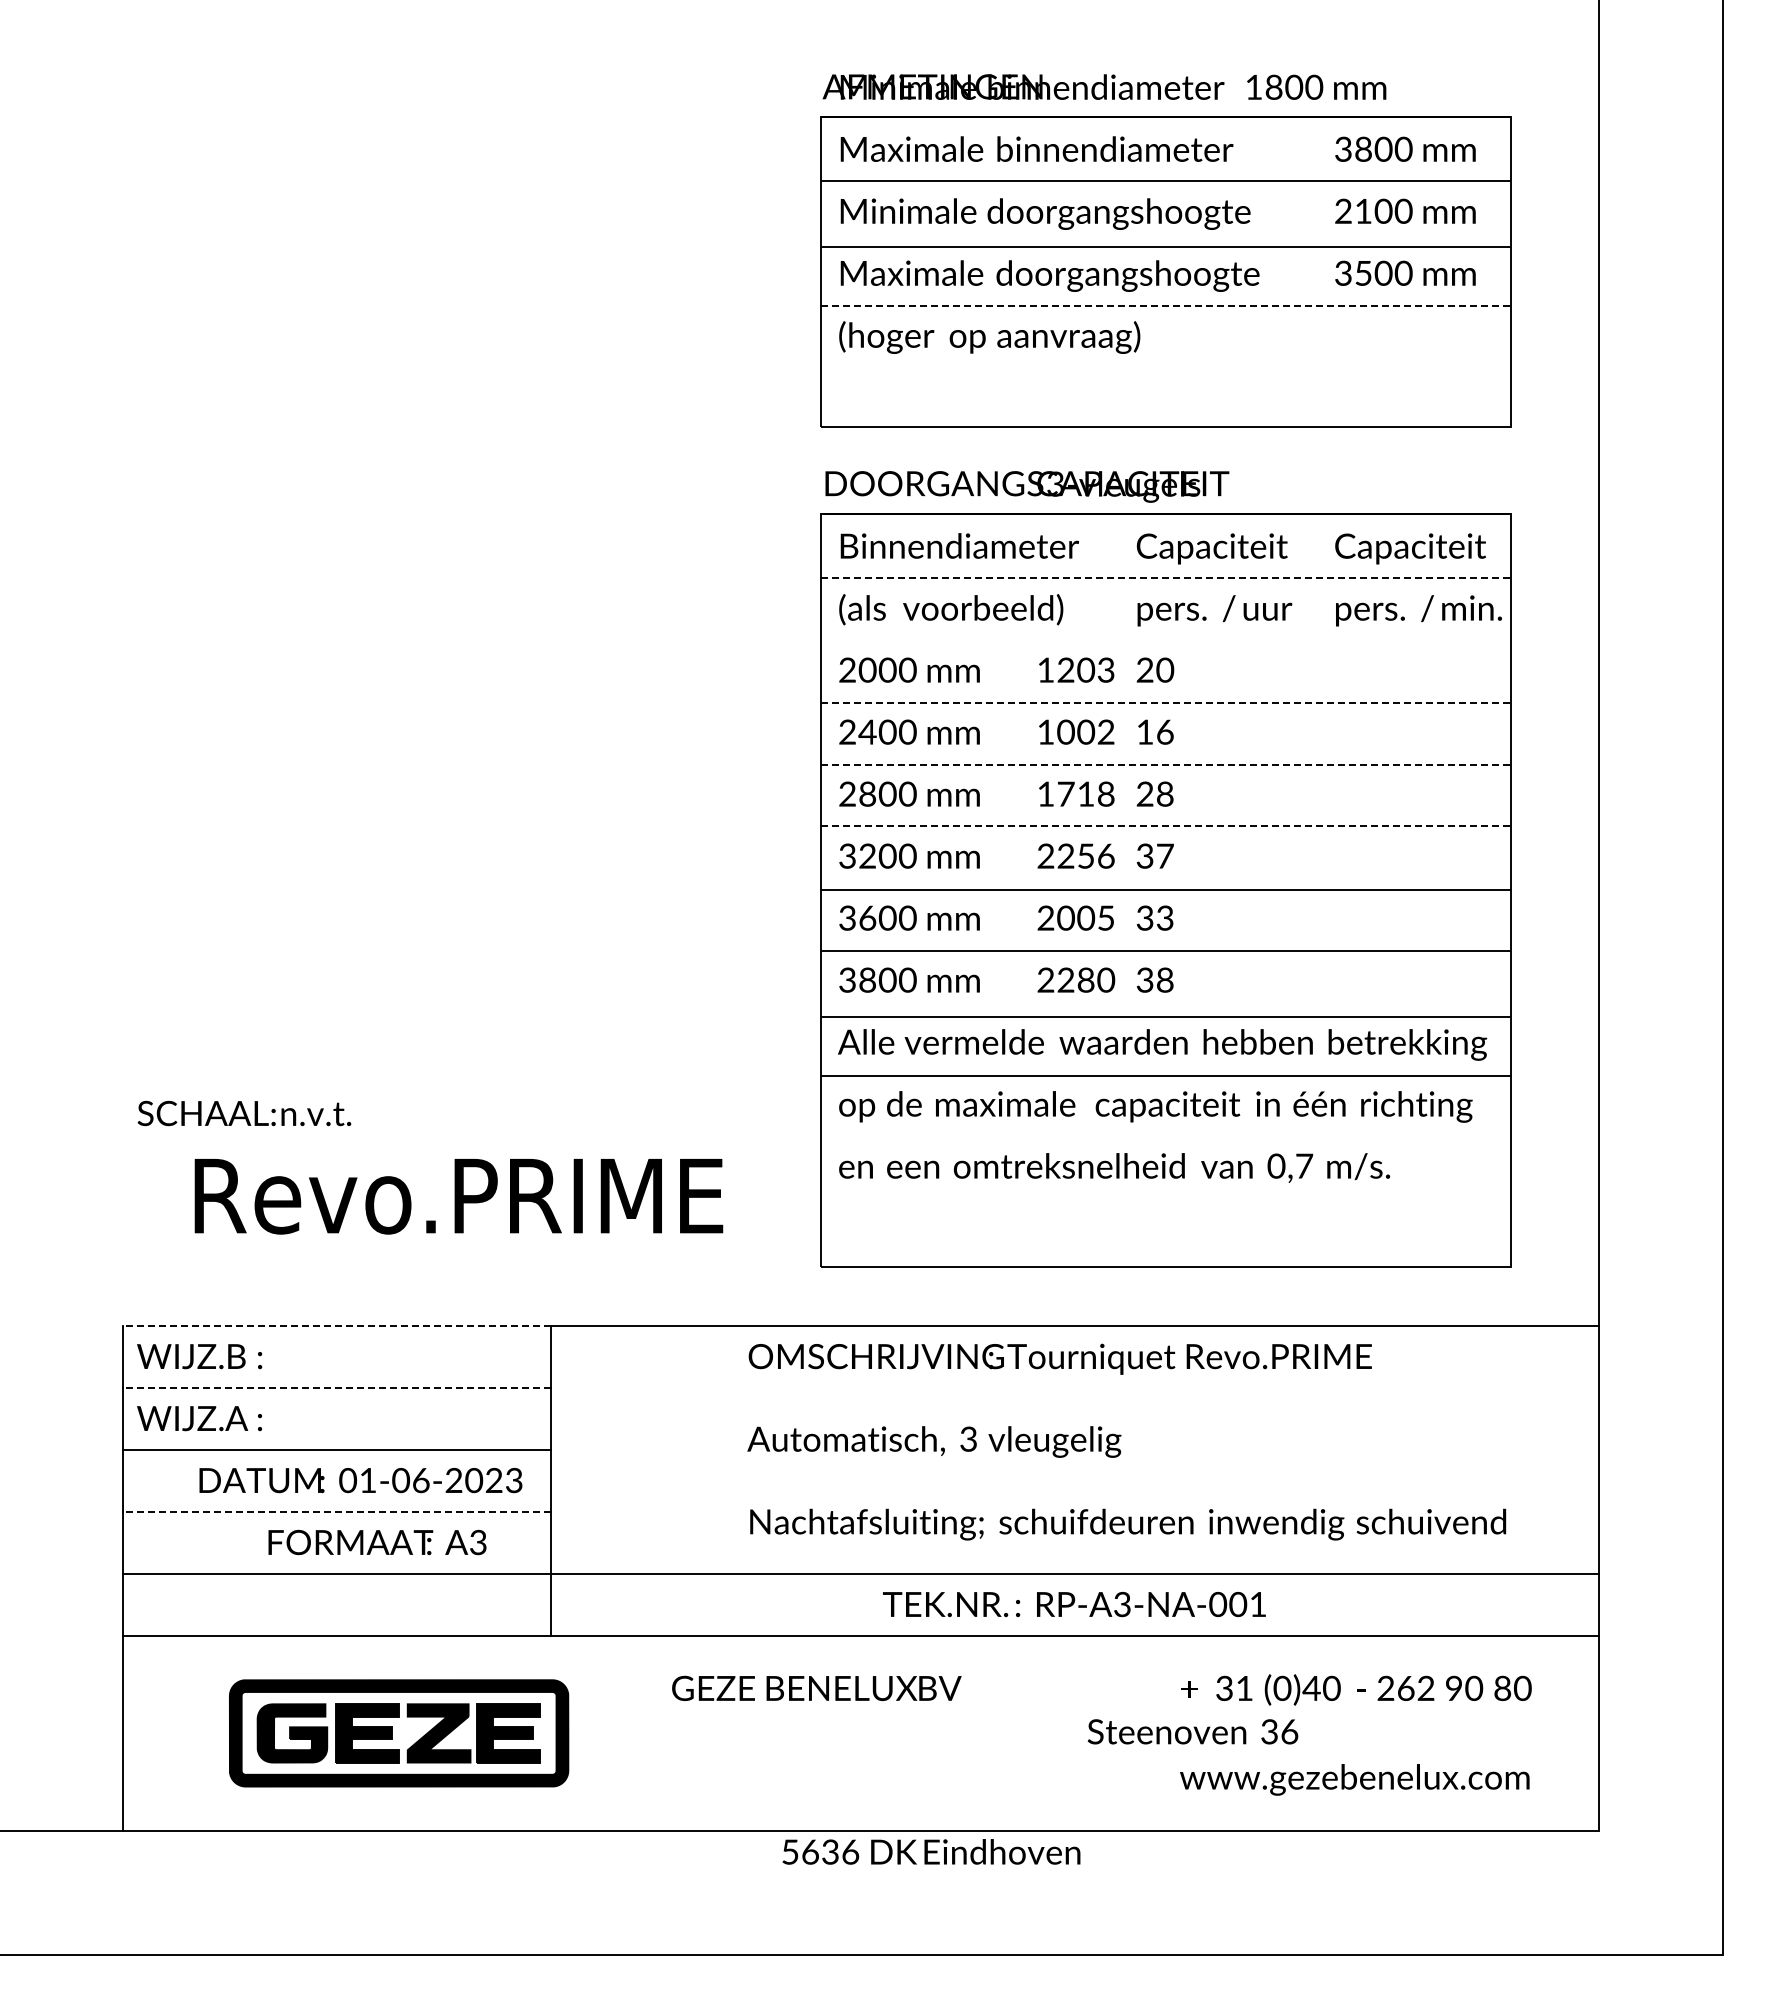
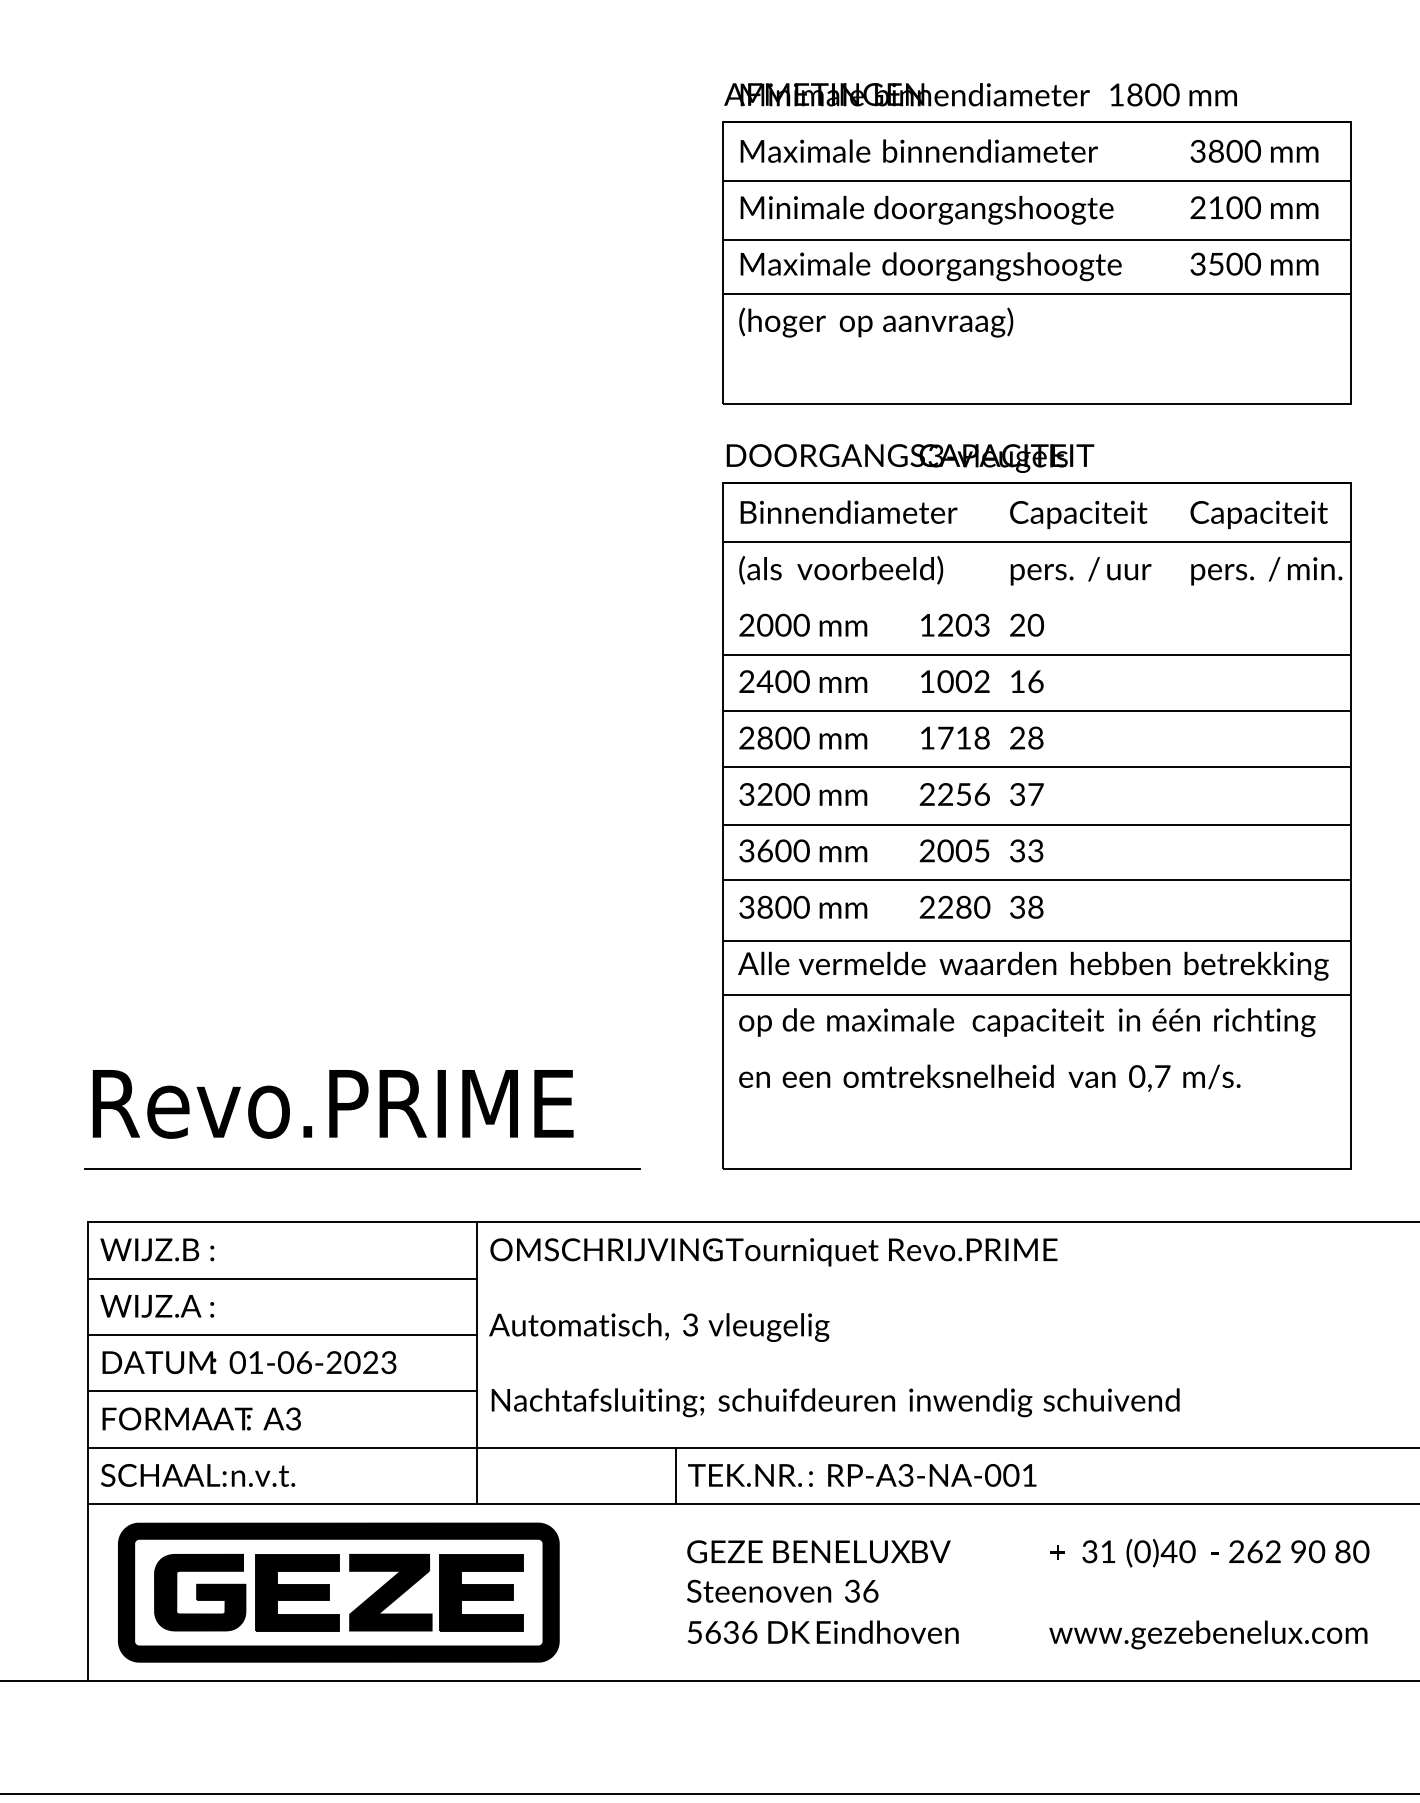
line: (1166, 306) -> (1037, 294), dashed -> solid
line: (1166, 578) -> (1037, 541), dashed -> solid
line: (1166, 703) -> (1037, 655), dashed -> solid
line: (1166, 764) -> (1037, 711), dashed -> solid
line: (1166, 826) -> (1037, 767), dashed -> solid
text: (244, 1113) -> (198, 1475), moved
text: (458, 1196) -> (332, 1104), moved
line: (424, 1267) -> (361, 1168), added
line: (337, 1326) -> (282, 1222), dashed -> solid
line: (337, 1388) -> (282, 1278), dashed -> solid
text: (1126, 1441) -> (834, 1327), moved
text: (360, 1480) -> (249, 1362), moved
line: (337, 1512) -> (282, 1391), dashed -> solid
text: (377, 1542) -> (201, 1418), moved
text: (1074, 1604) -> (862, 1475), moved
line: (769, 1605) -> (675, 1476), added
text: (816, 1688) -> (818, 1551), moved
text: (1192, 1731) -> (782, 1590), moved
part: (398, 1733) -> (338, 1592), size x1.43
text: (931, 1851) -> (823, 1631), moved

